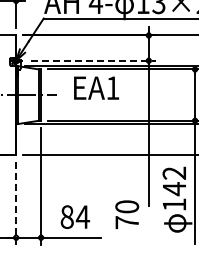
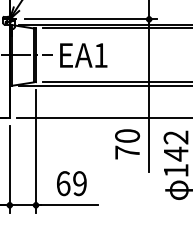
line: (93, 60) -> (91, 19), dashed -> solid
text: (96, 87) -> (83, 54), moved
line: (16, 203) -> (10, 169), dashed -> solid
text: (127, 214) -> (127, 144), moved
text: (74, 216) -> (71, 182), 84 -> 69

